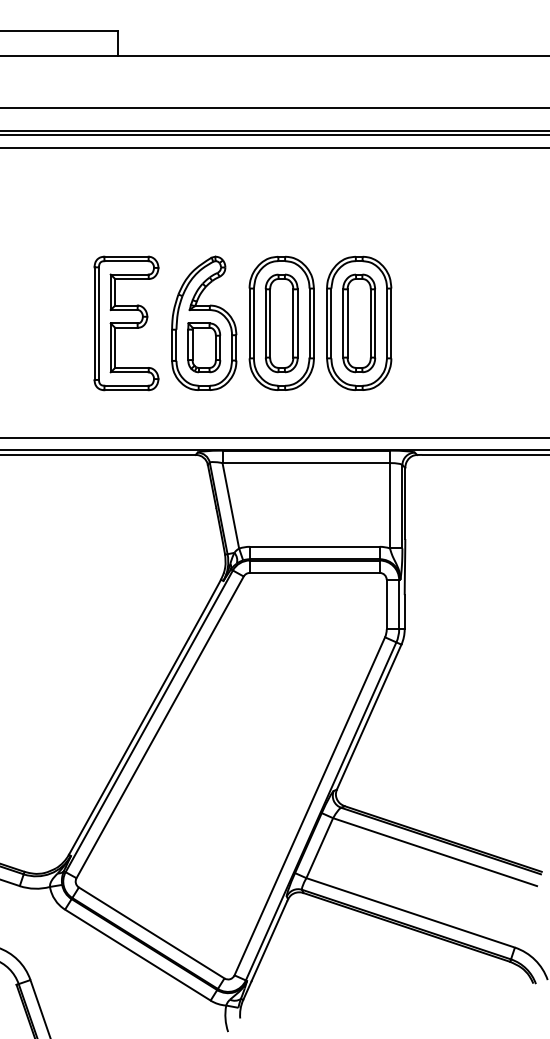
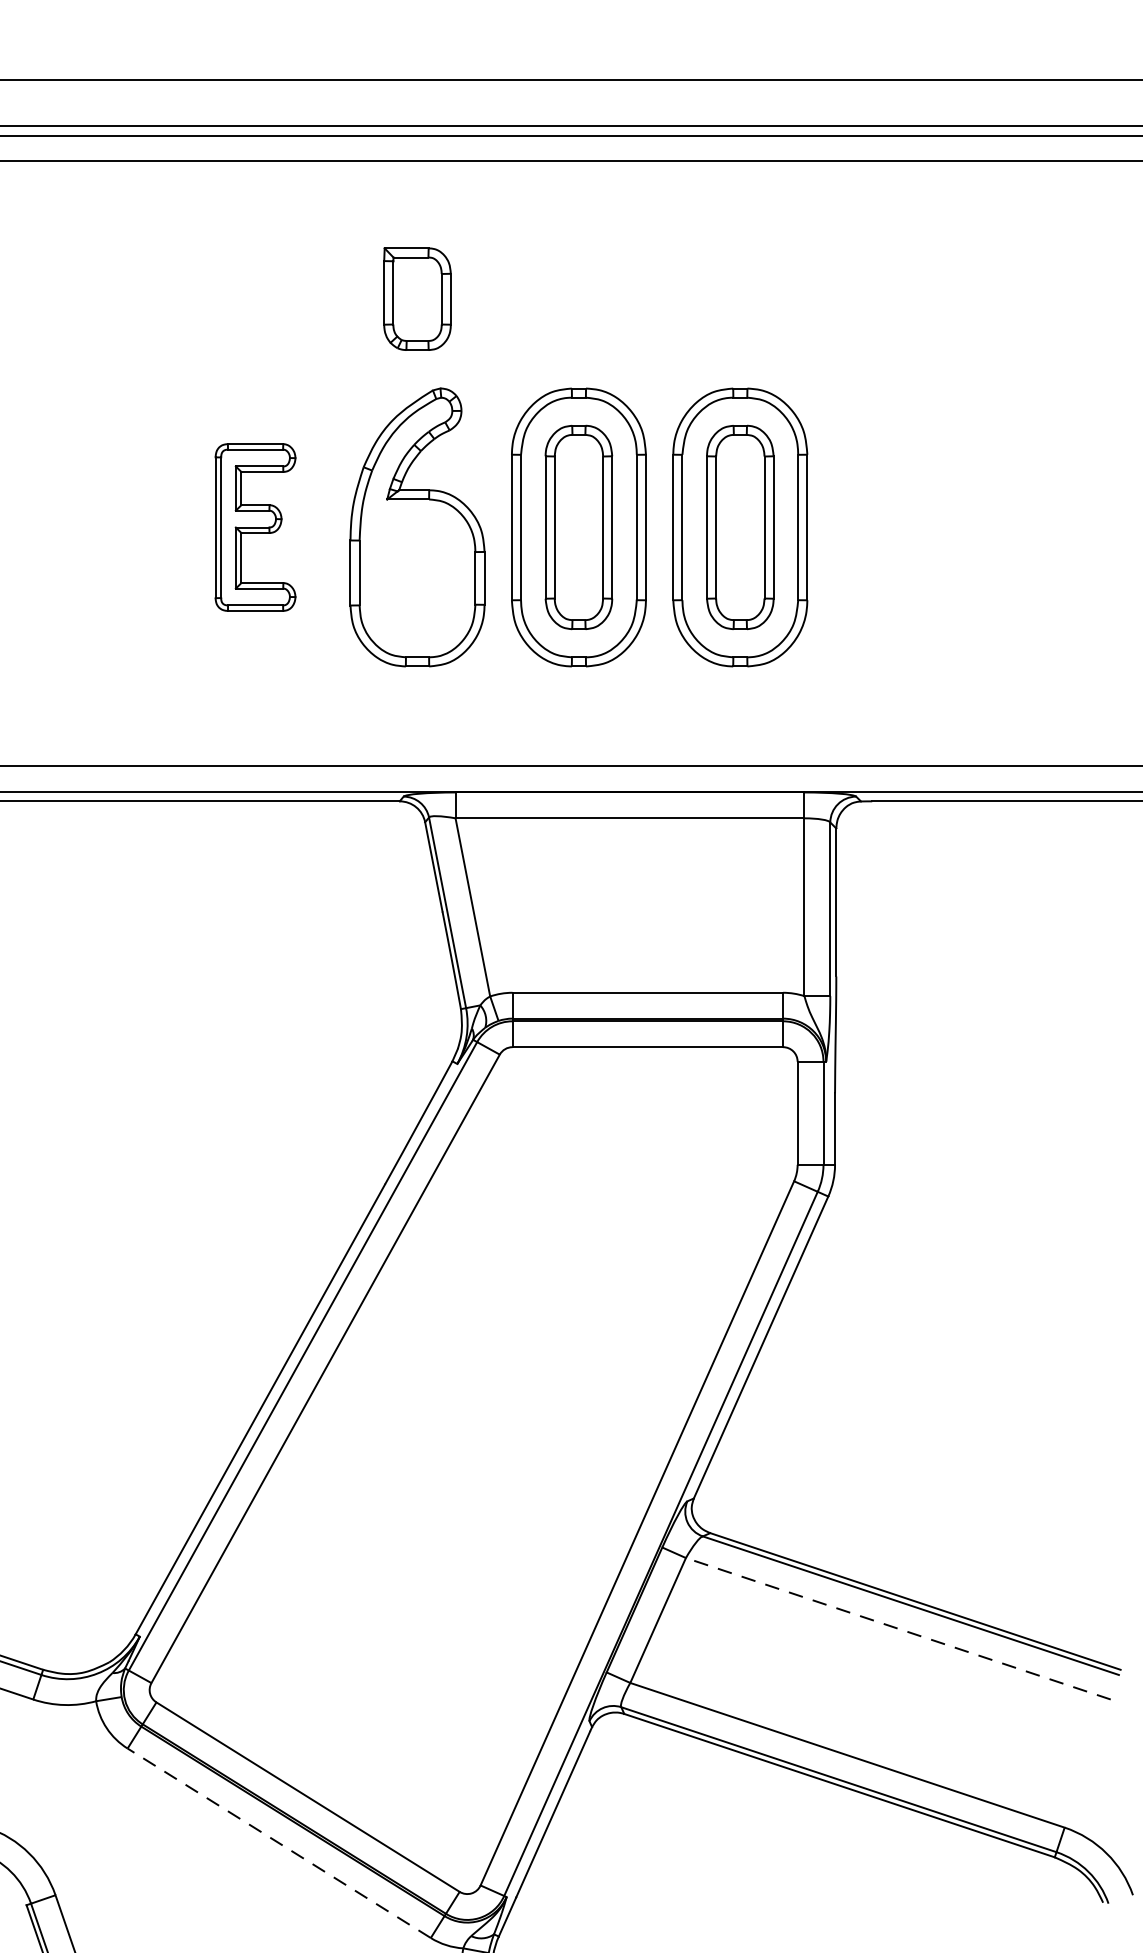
part: (126, 323) -> (255, 527), size x0.6
part: (204, 347) -> (418, 298), moved
line: (434, 851) -> (897, 1627), solid -> dashed
line: (137, 955) -> (278, 1844), solid -> dashed

